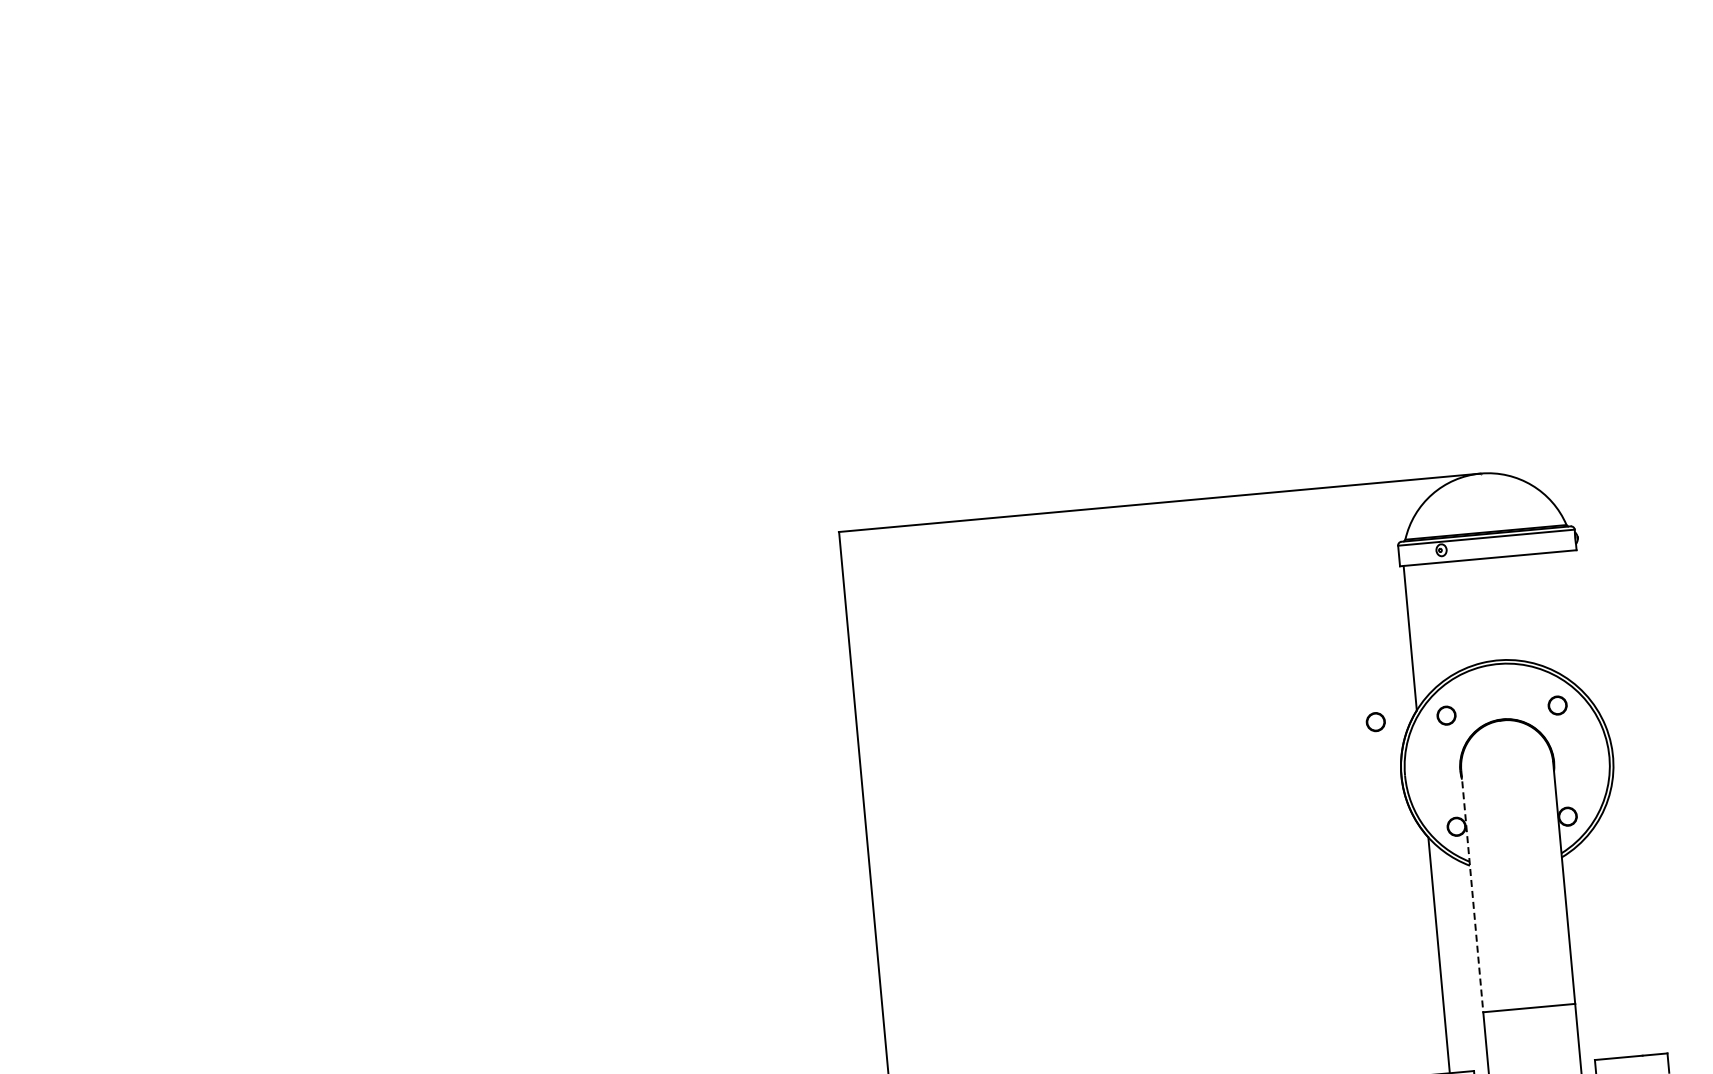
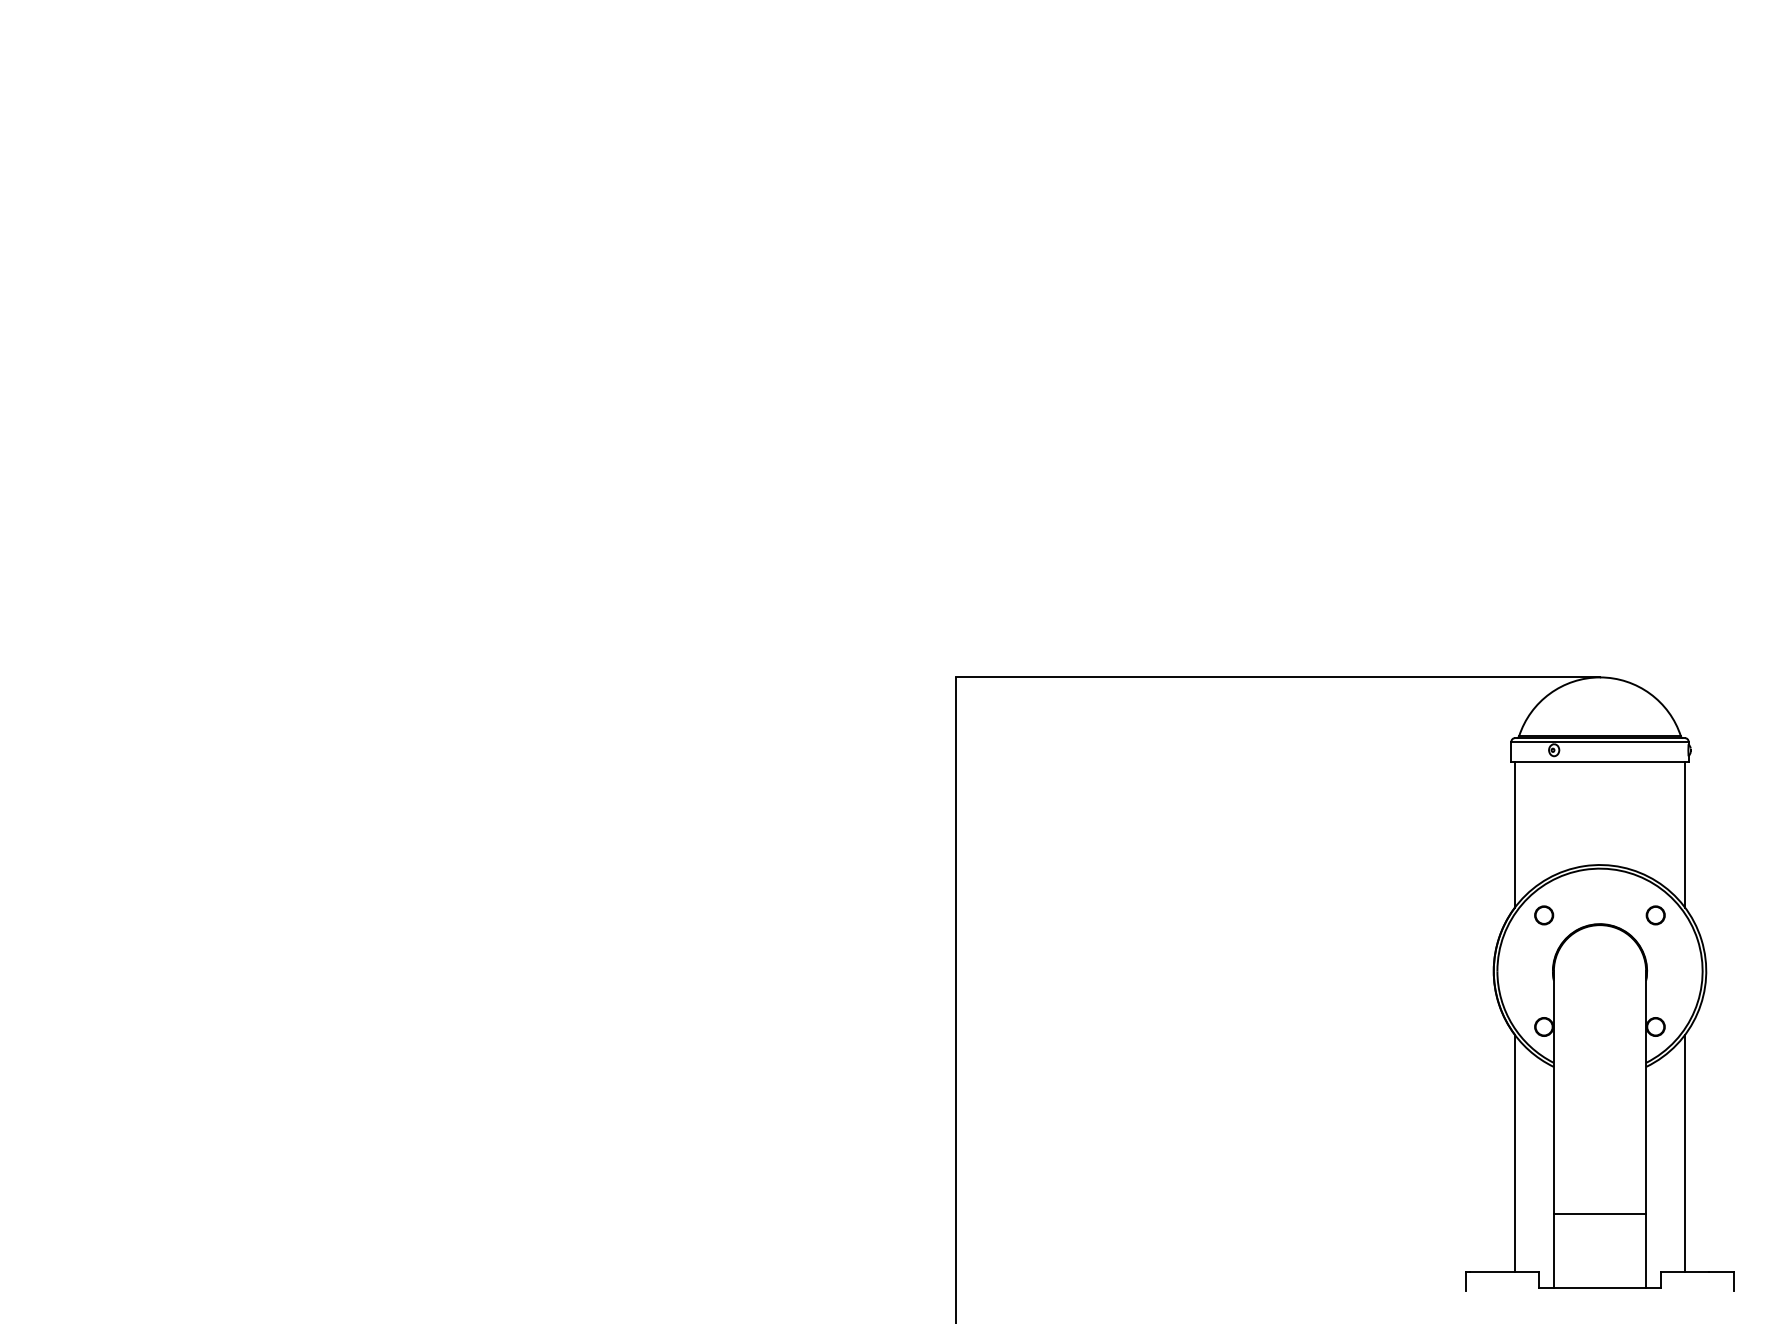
line: (1579, 622) -> (1685, 834), added
circle: (1376, 722) -> (1473, 915), removed
line: (1471, 892) -> (1553, 1093), dashed -> solid
line: (1608, 939) -> (1685, 1153), added

